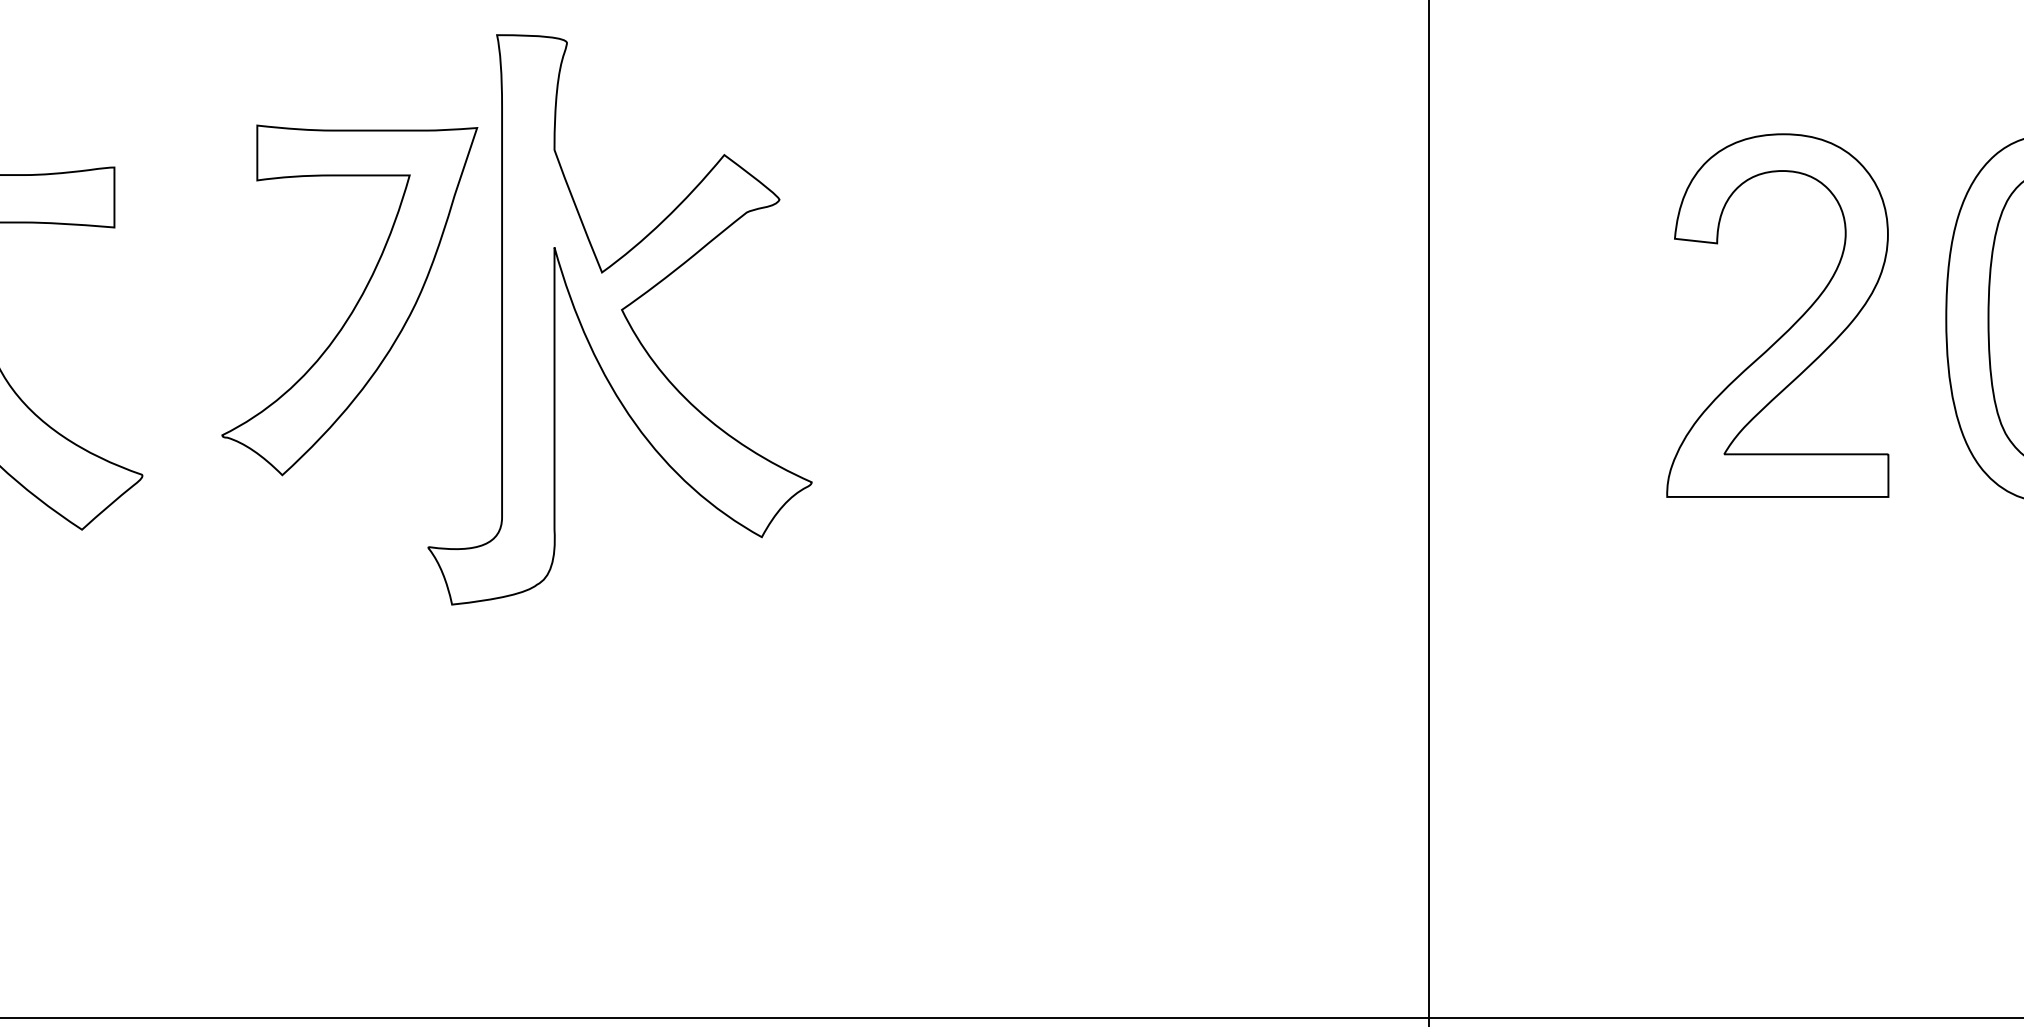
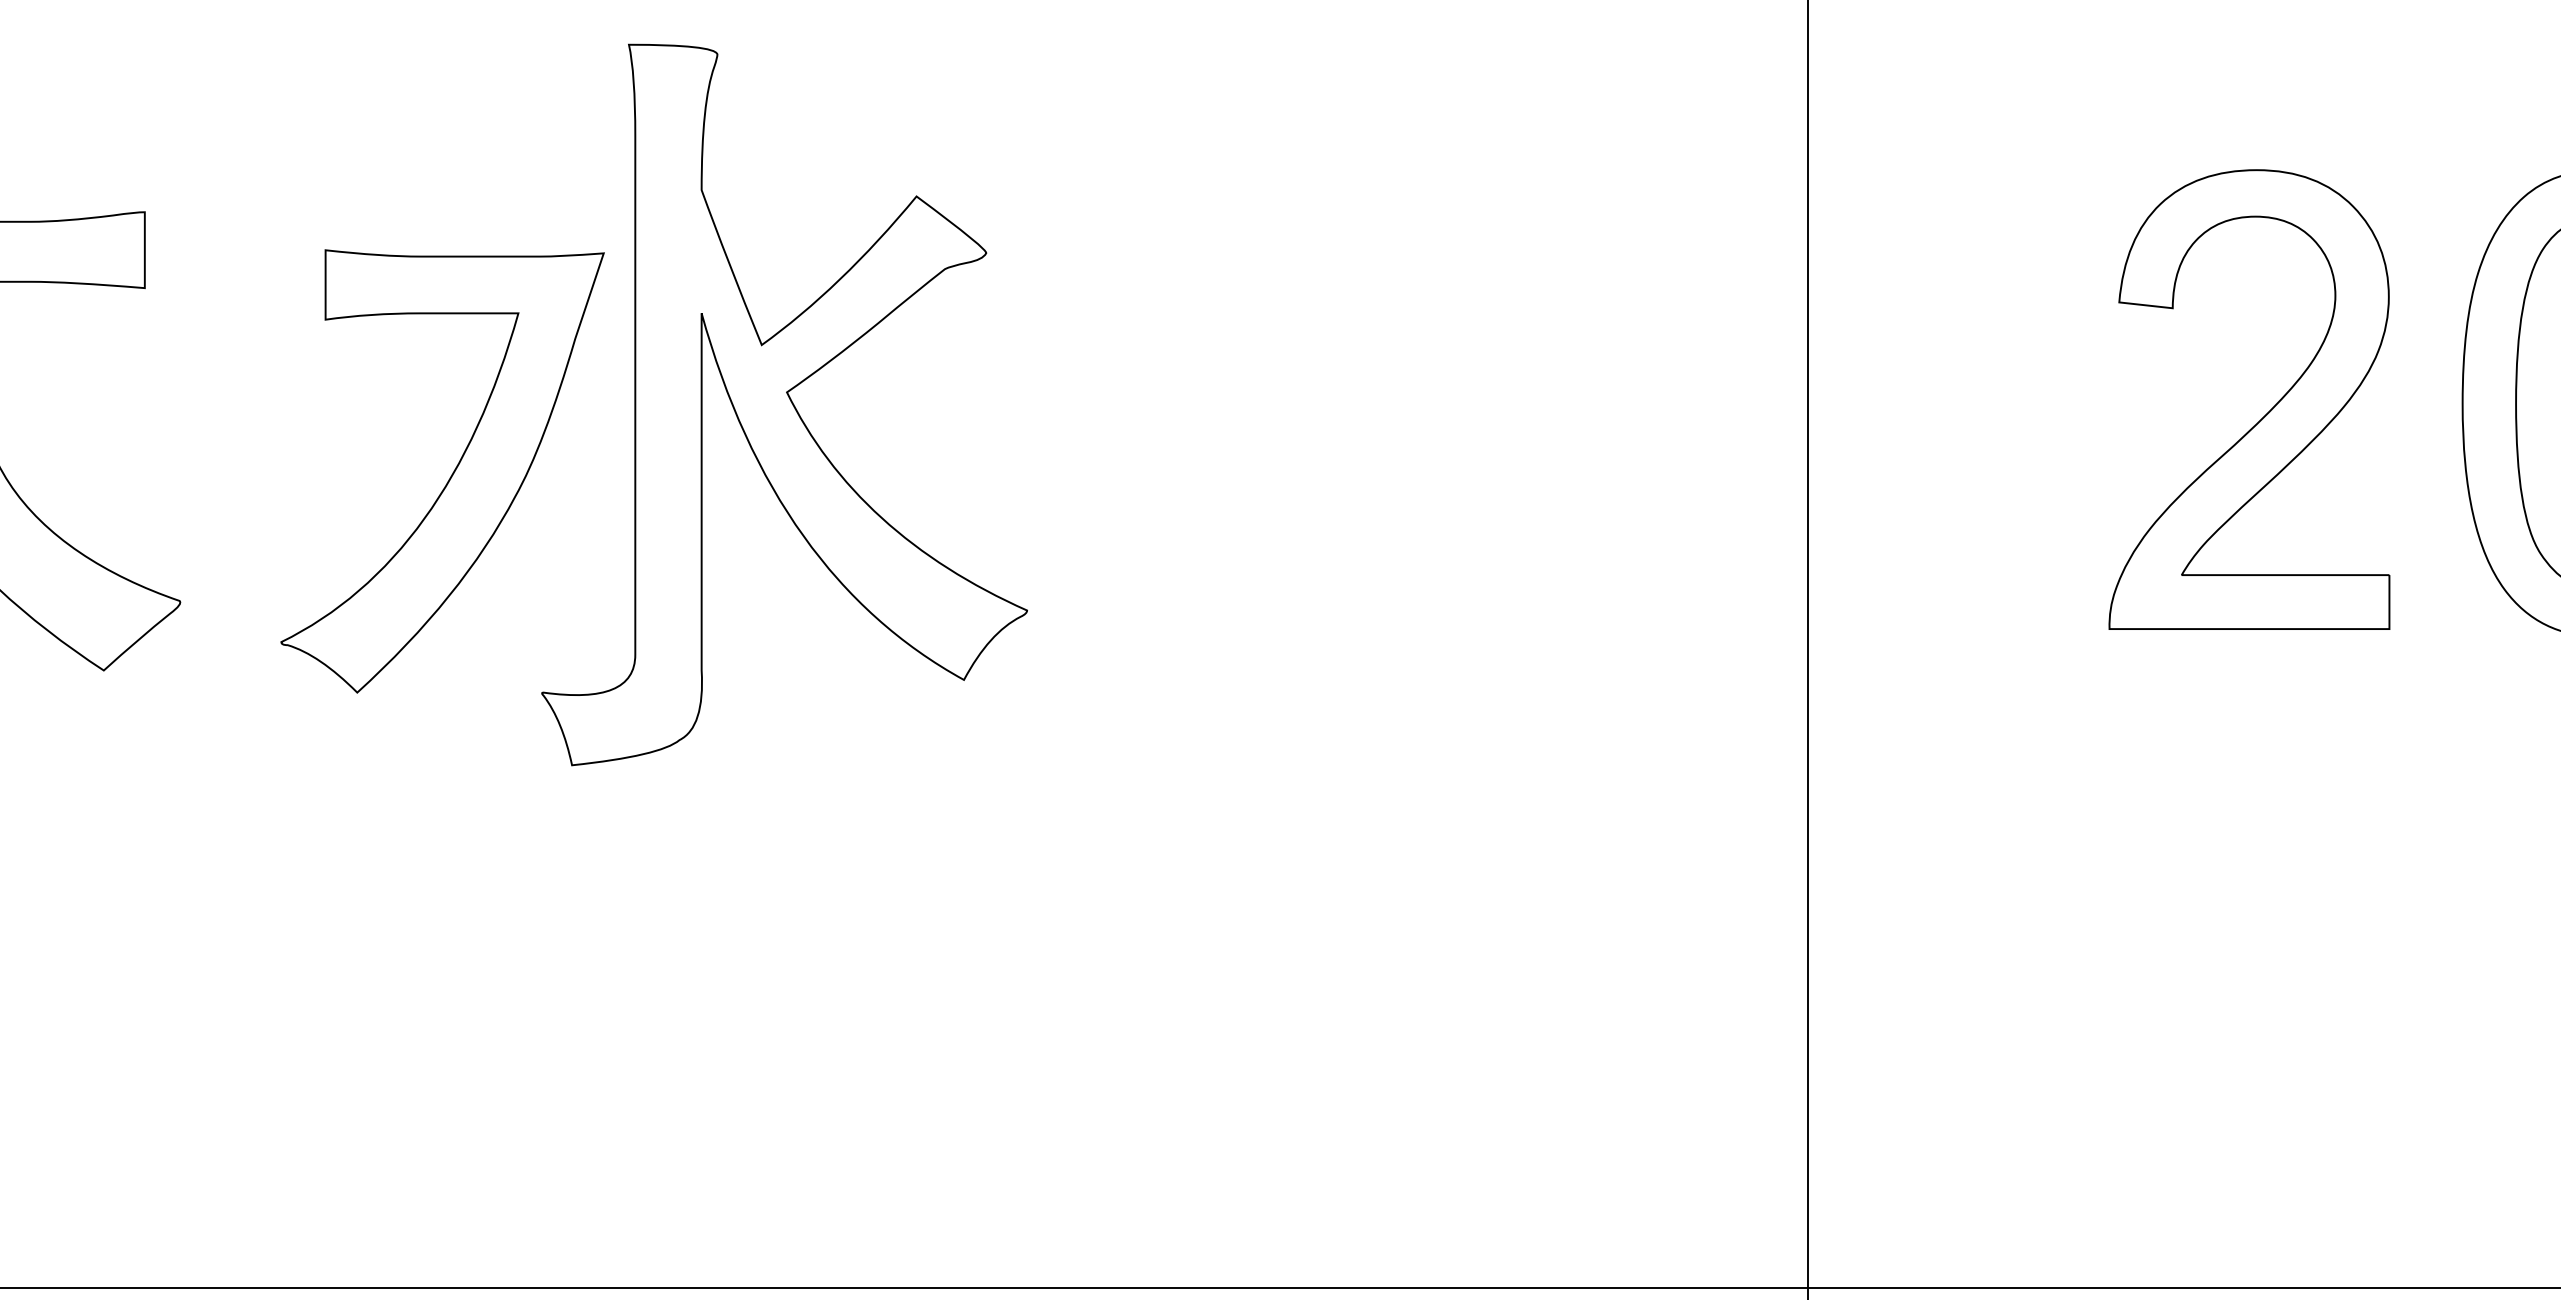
part: (355, 304) -> (449, 476), moved

